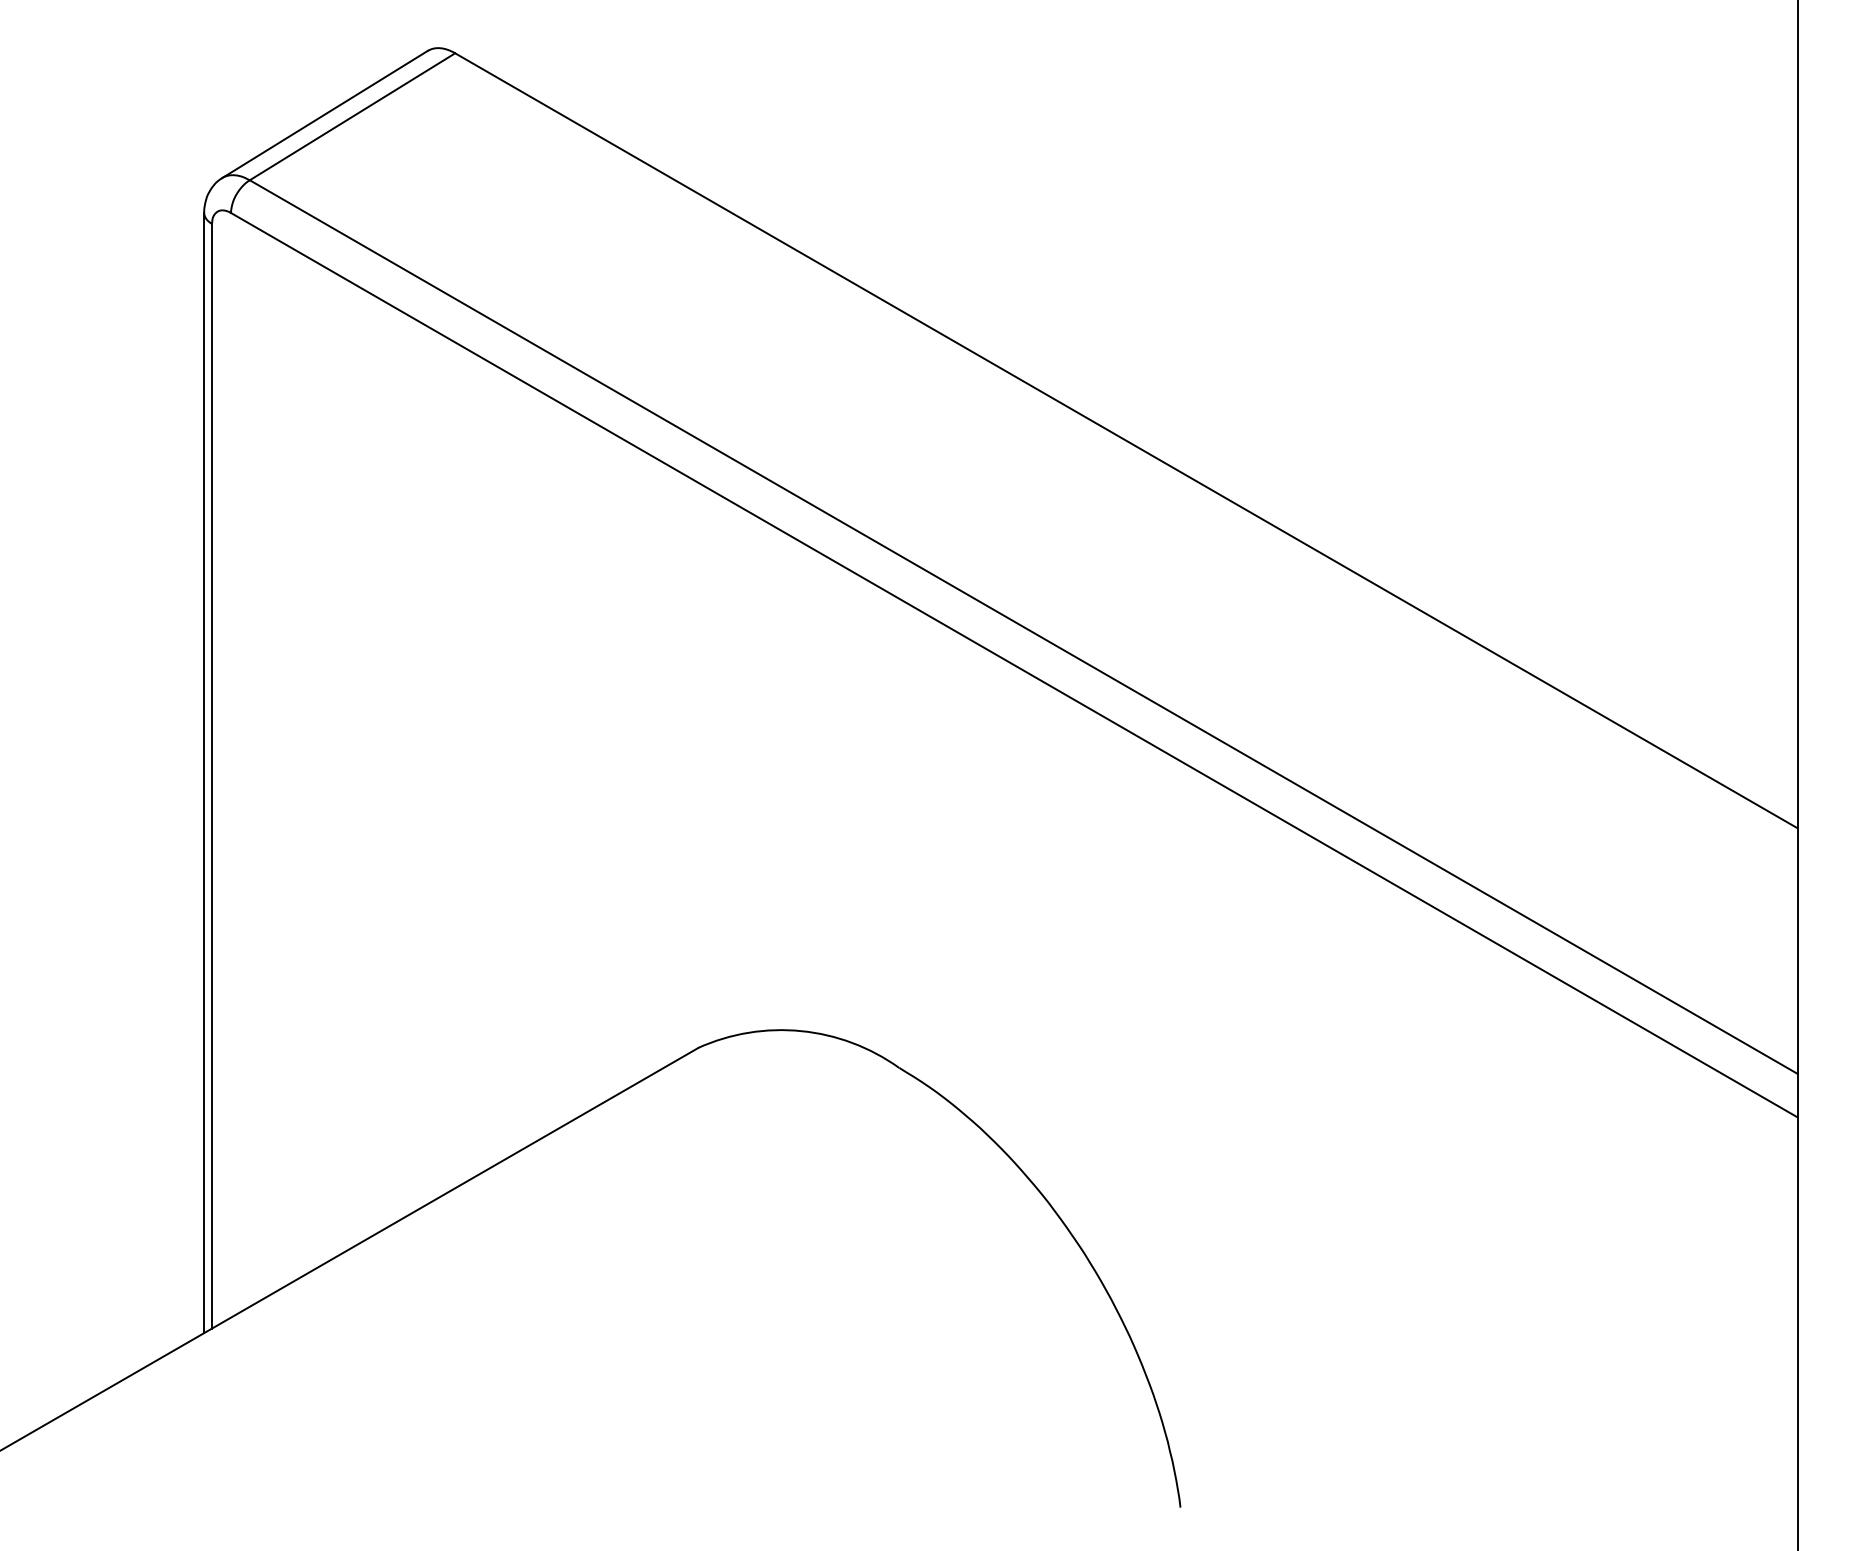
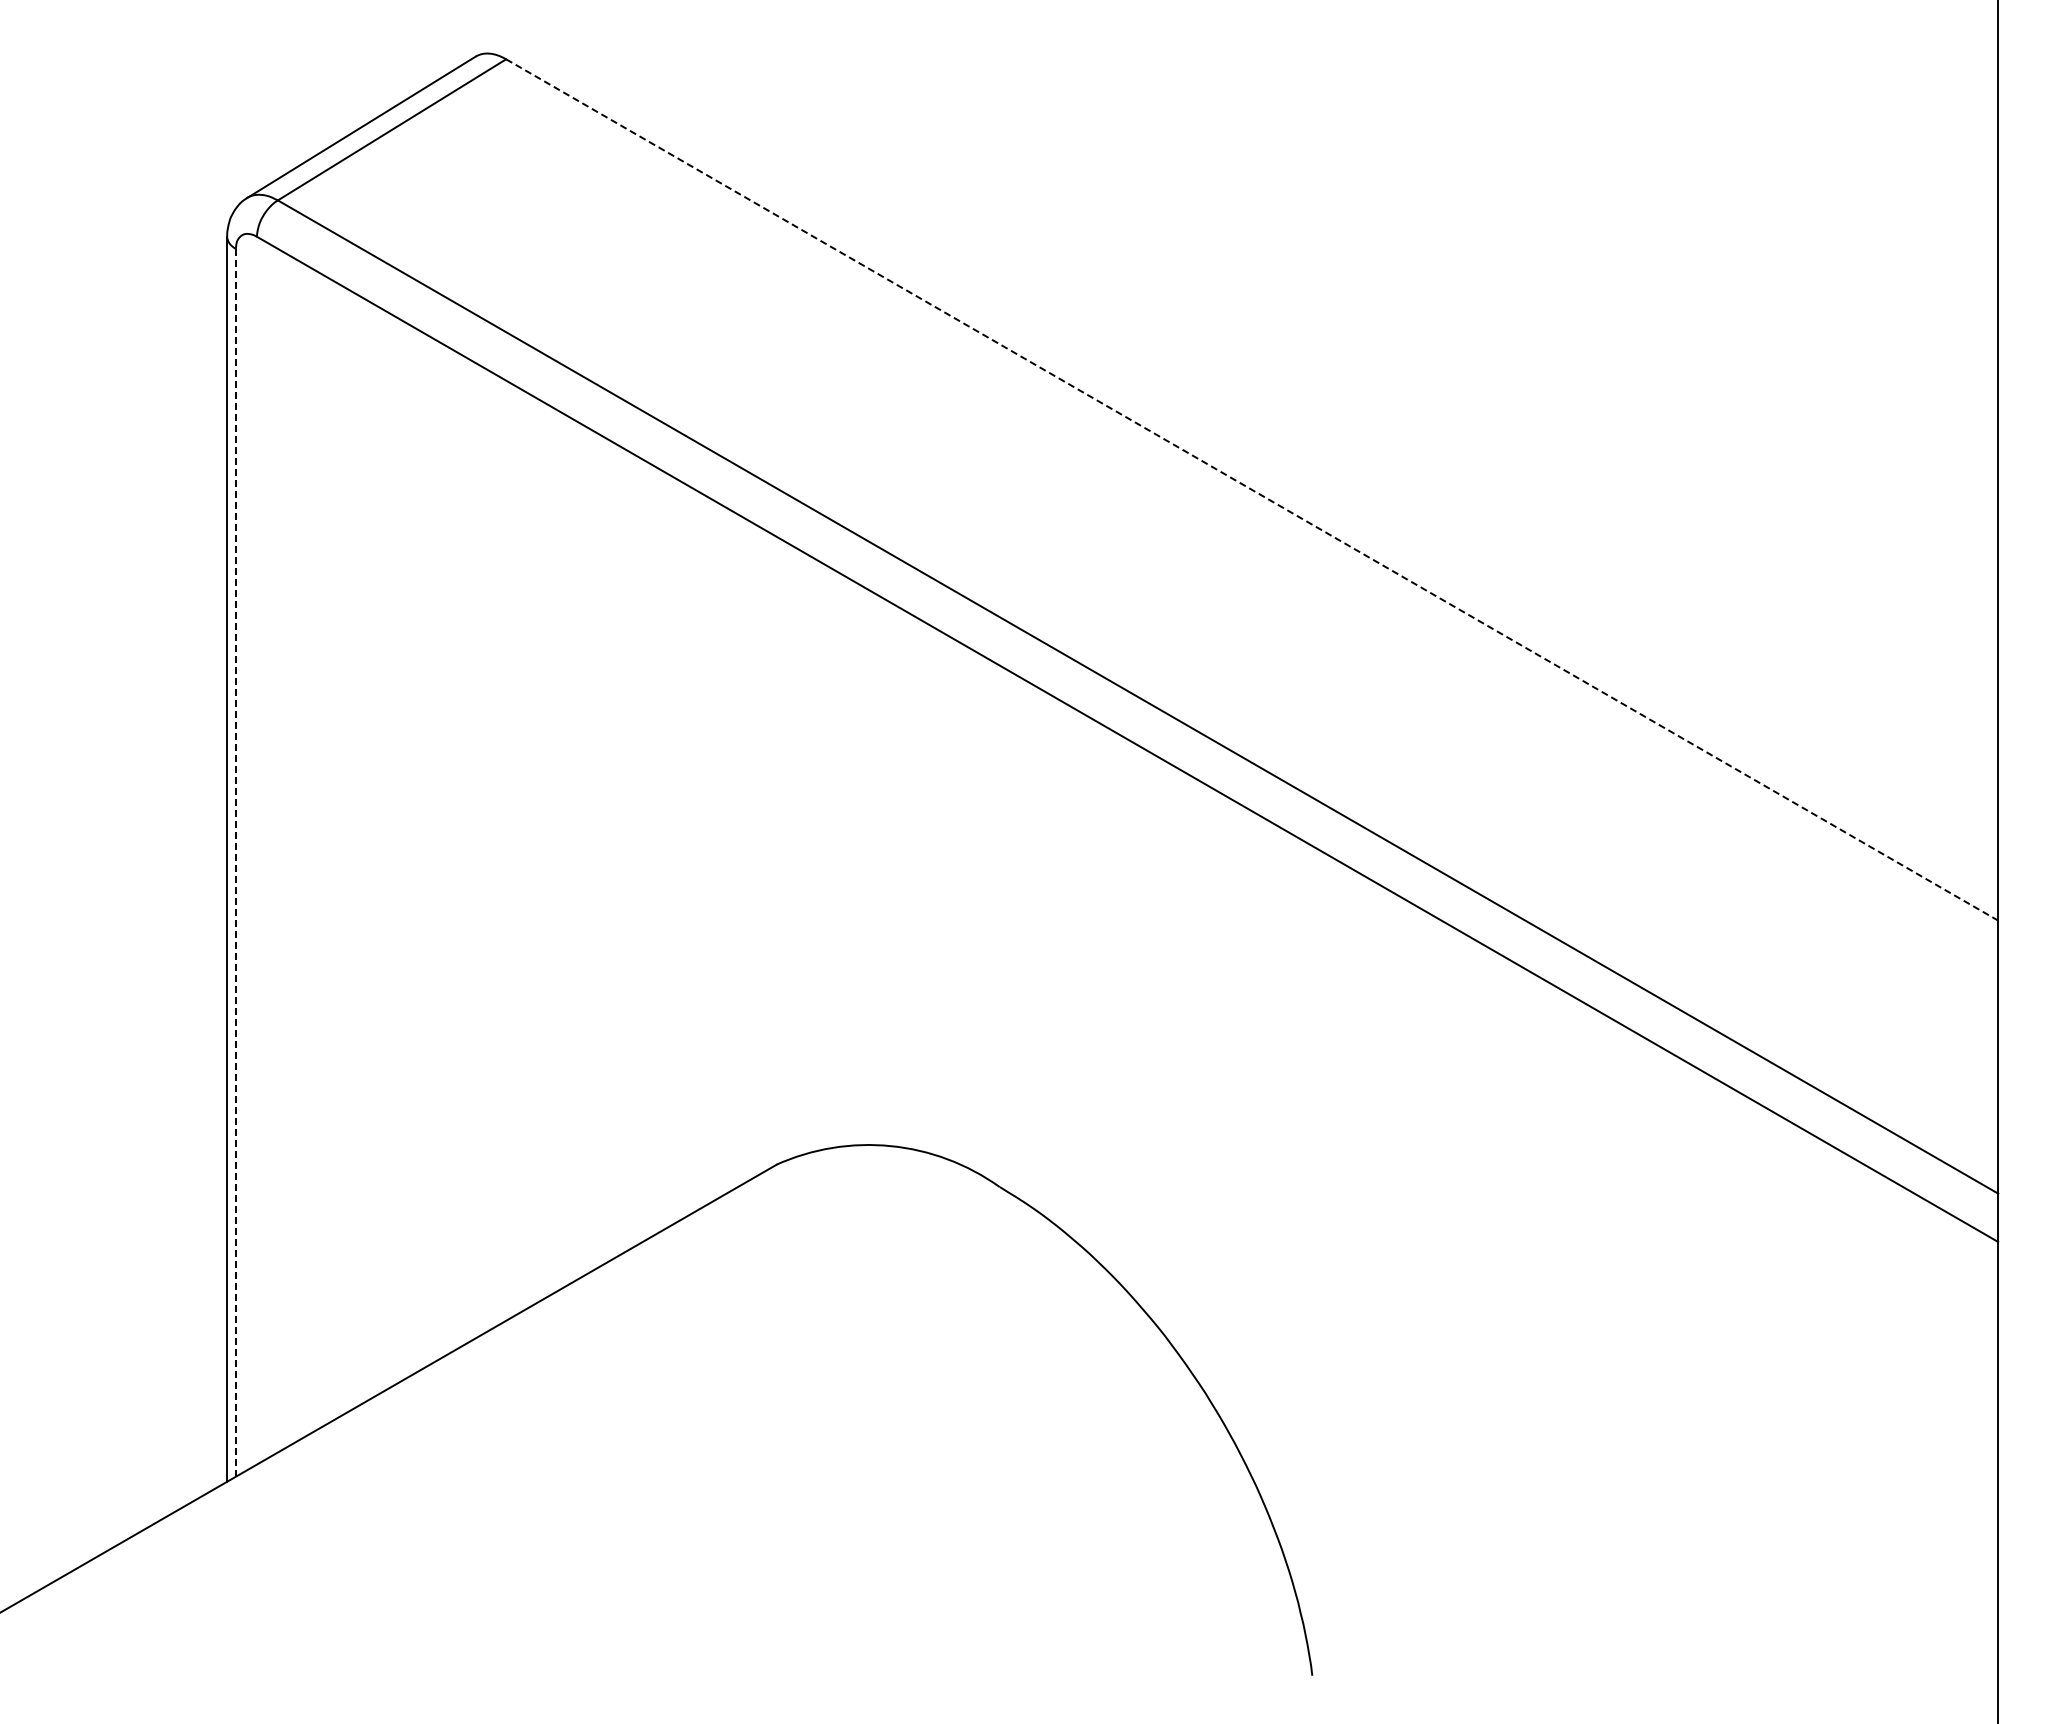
line: (1126, 441) -> (1252, 490), solid -> dashed
line: (211, 775) -> (235, 862), solid -> dashed

